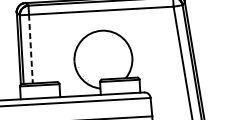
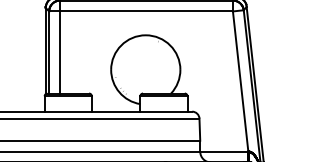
line: (31, 49) -> (60, 52), dashed -> solid

